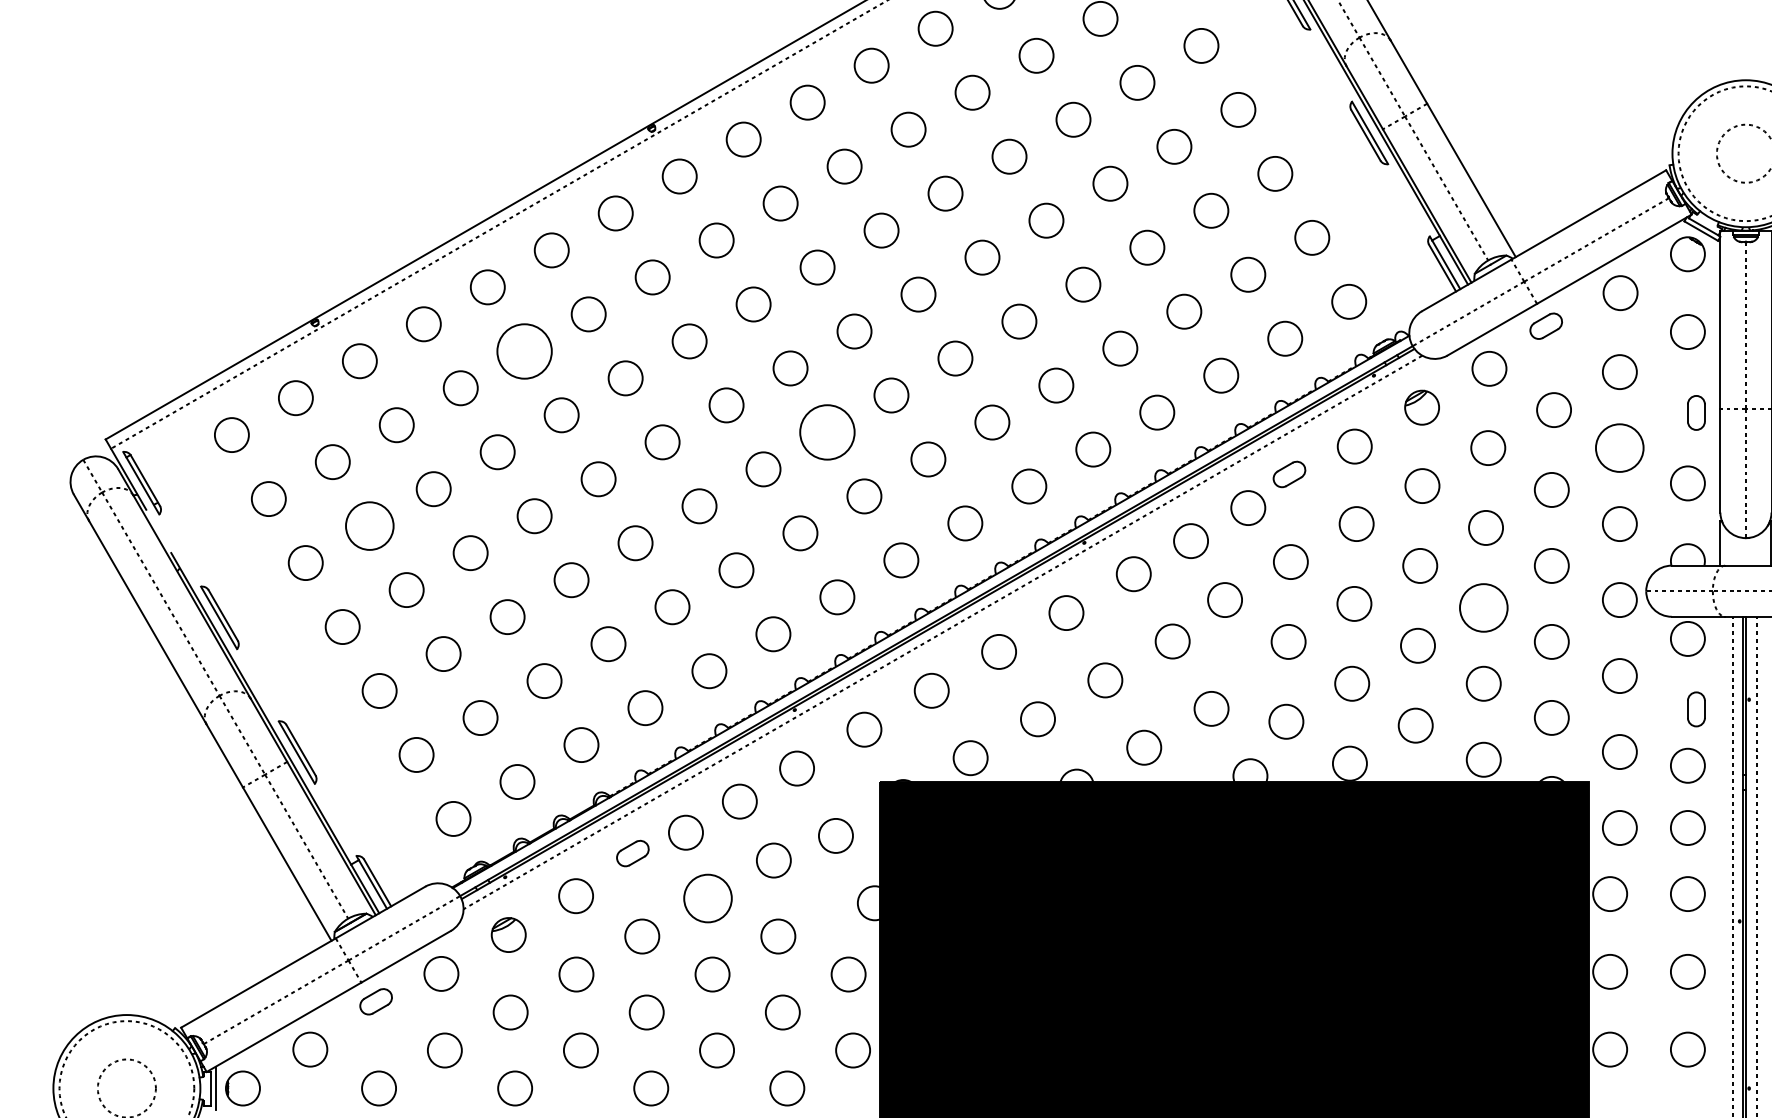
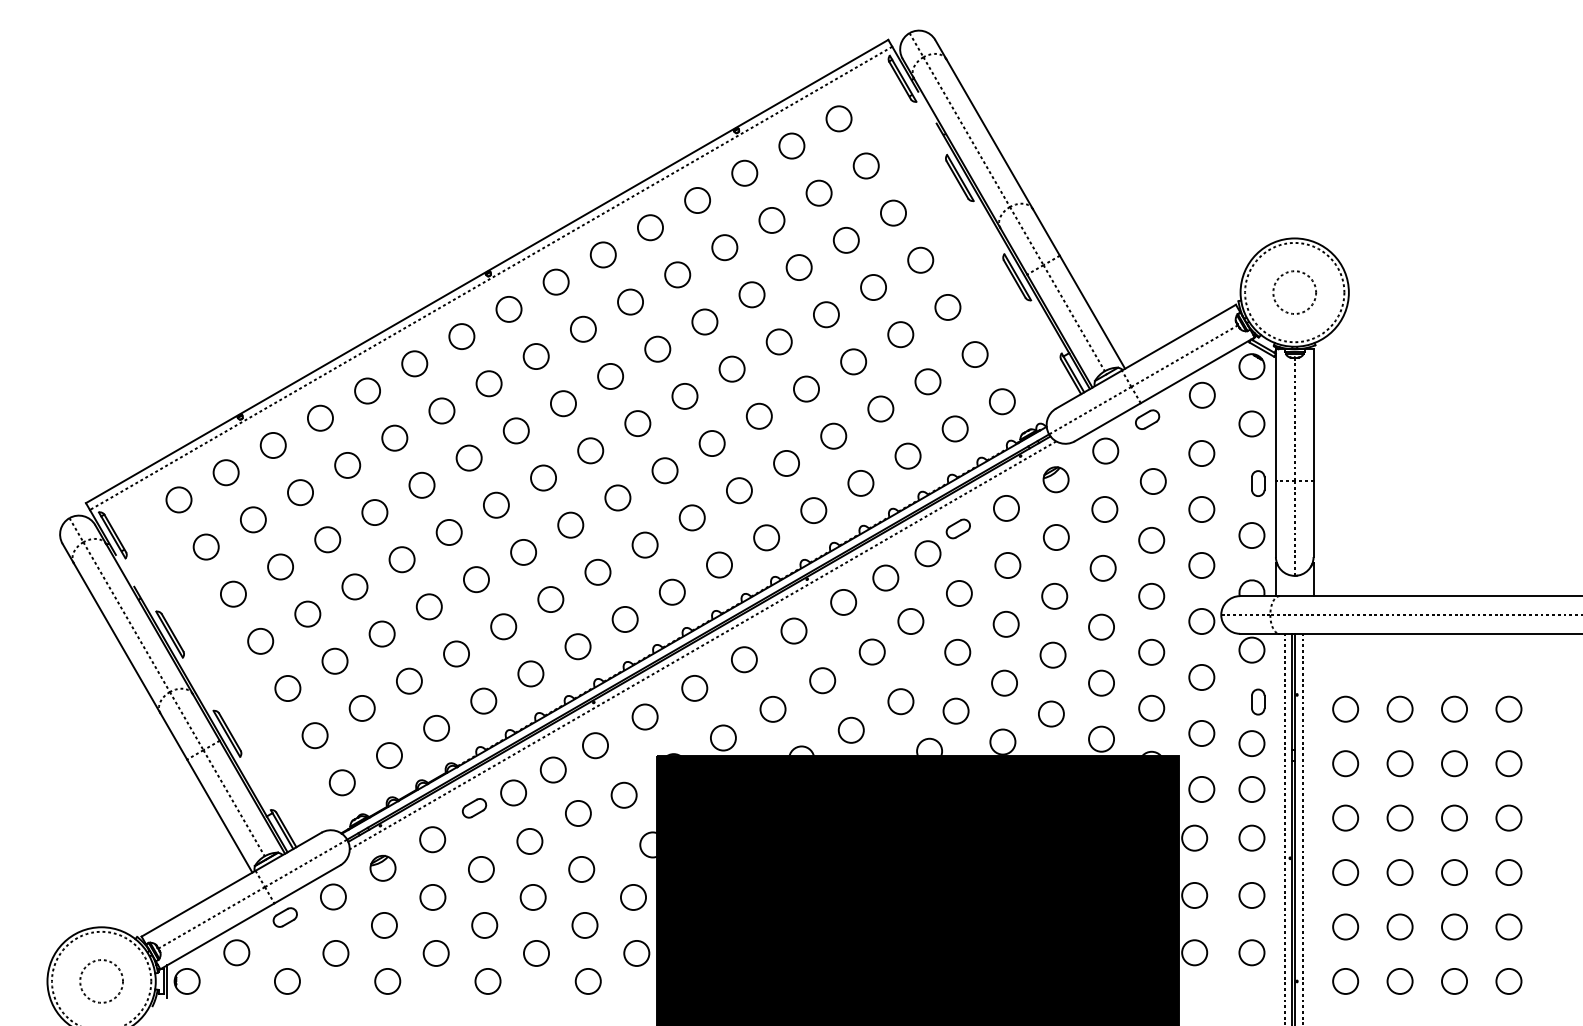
circle: (524, 350) -> (394, 437), size x0.62
circle: (826, 431) -> (617, 497), size x0.62
circle: (1619, 448) -> (1201, 509), size x0.71
circle: (369, 525) -> (280, 566), size x0.71
circle: (1483, 606) -> (1101, 626), size x0.71
circle: (707, 898) -> (529, 841), size x0.71

